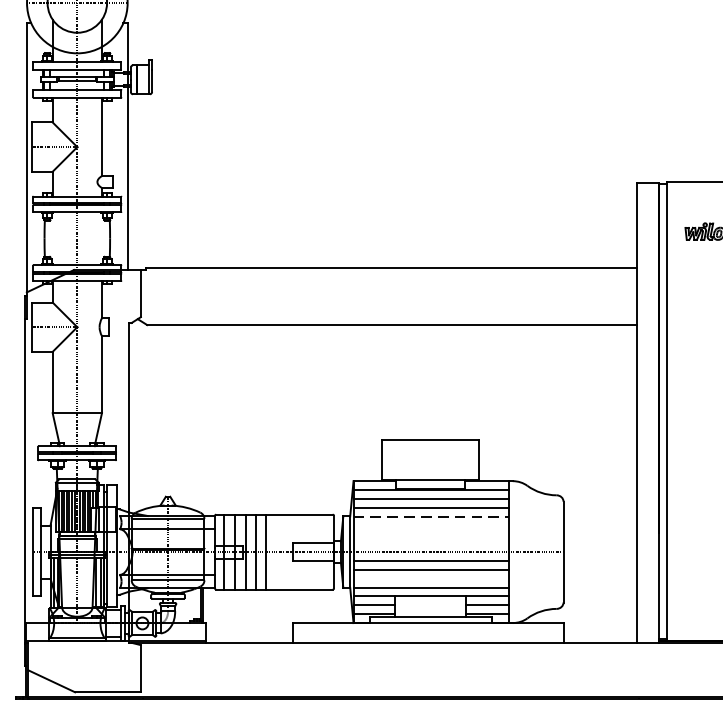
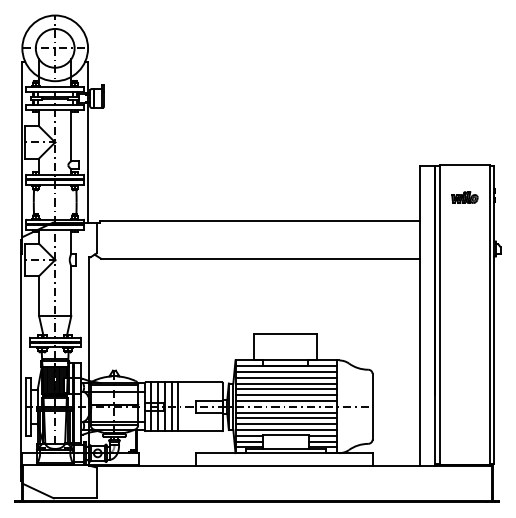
line: (431, 516) -> (286, 383), dashed -> solid
line: (431, 525) -> (286, 389), added
line: (431, 534) -> (286, 395), added
line: (431, 543) -> (286, 401), added
line: (431, 579) -> (286, 424), added

